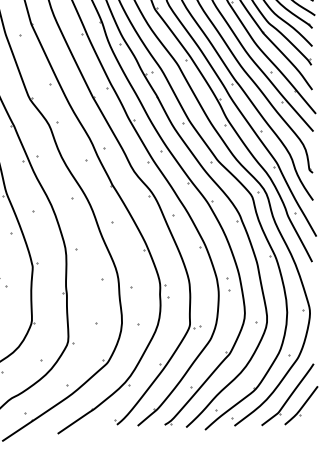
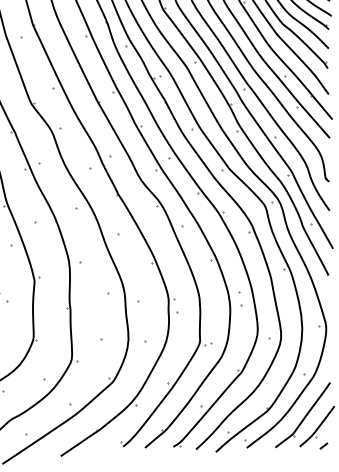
line: (307, 423) -> (323, 445), added

